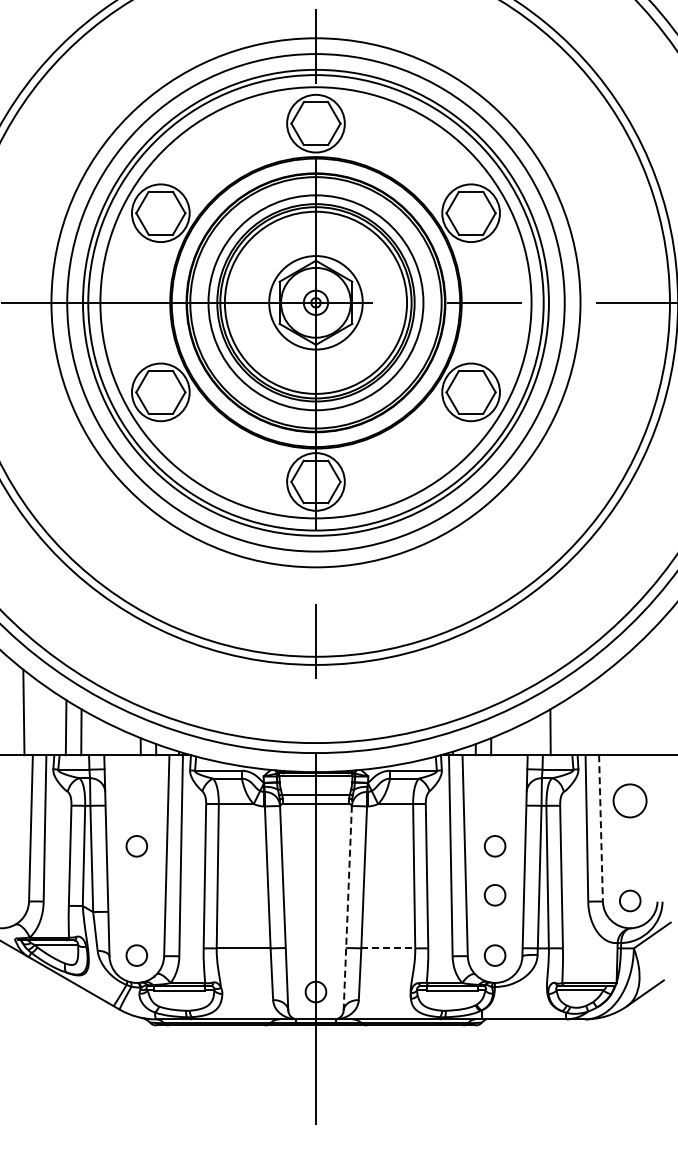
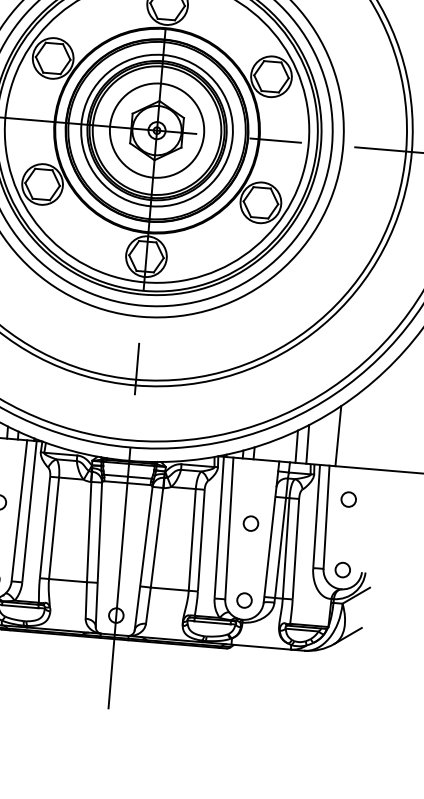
circle: (315, 302) -> (156, 130), size x1.43
line: (607, 712) -> (337, 436), added
line: (565, 727) -> (307, 444), added
circle: (630, 800) -> (348, 499), size x0.62
line: (601, 828) -> (326, 517), dashed -> solid
circle: (494, 895) -> (247, 558), removed
line: (347, 904) -> (143, 555), dashed -> solid
line: (388, 948) -> (169, 589), dashed -> solid

